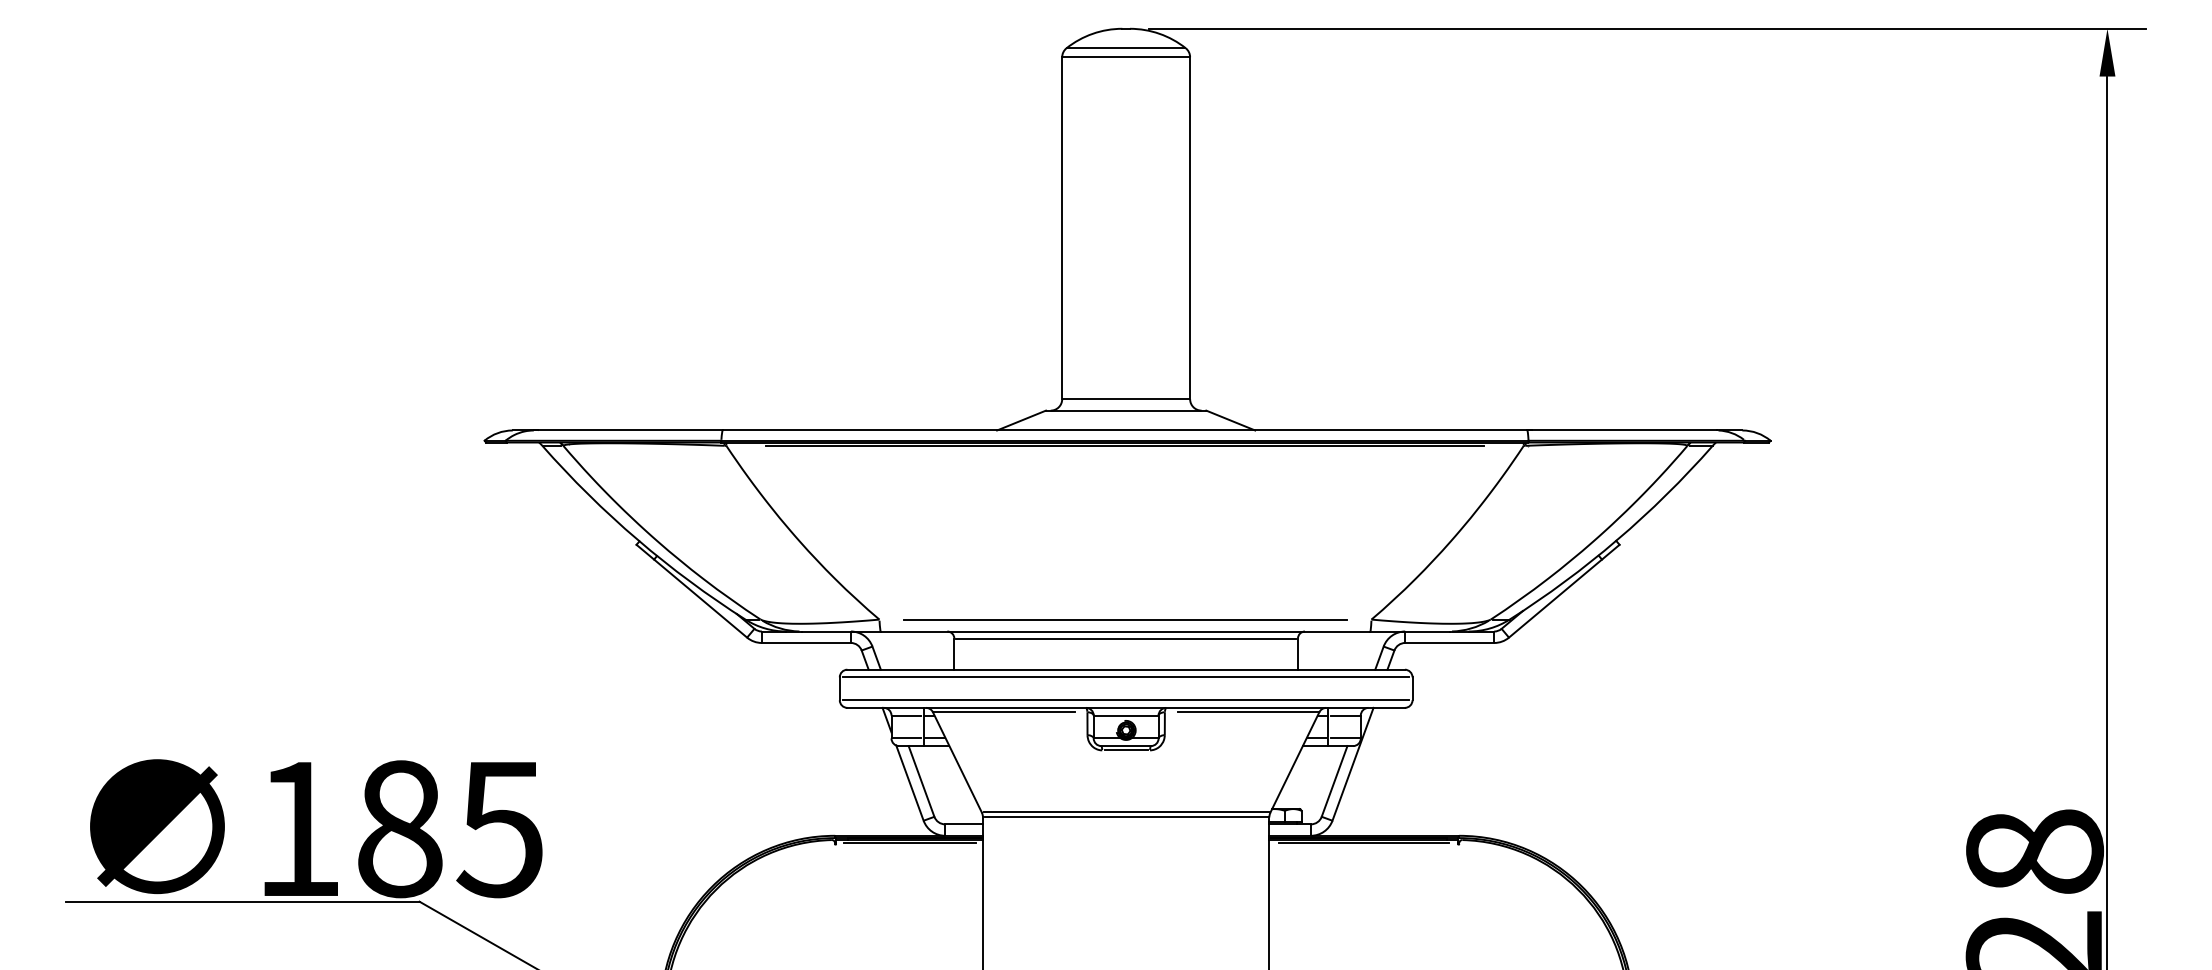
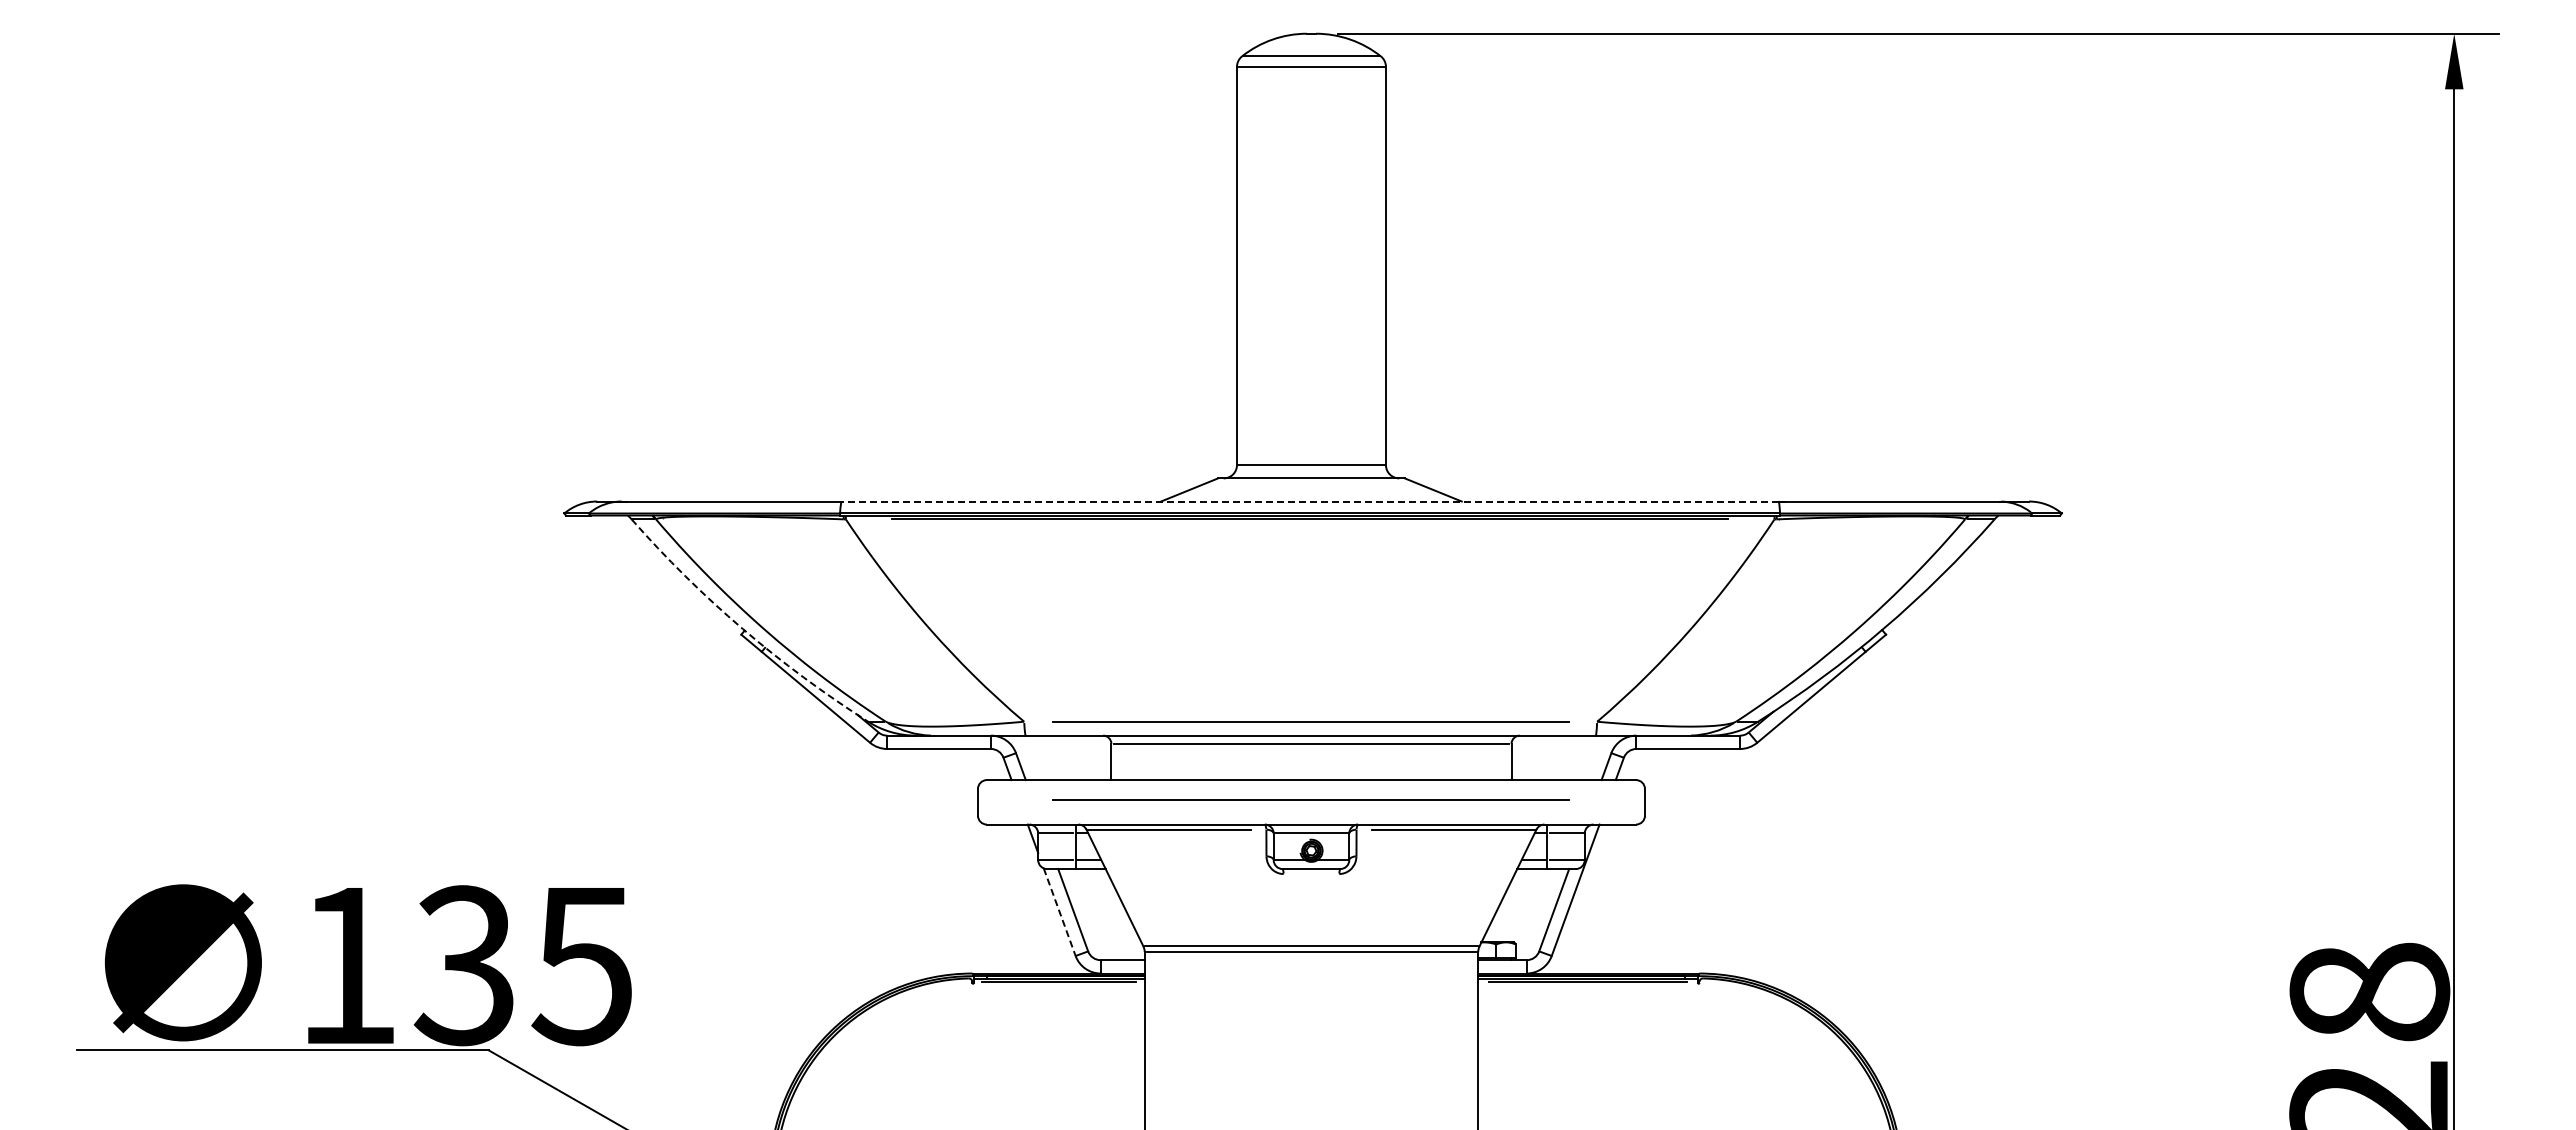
line: (1124, 430) -> (1309, 501), solid -> dashed
arc: (637, 539) -> (742, 628), solid -> dashed
line: (1126, 677) -> (1311, 789), removed
line: (1125, 686) -> (1310, 799), added
line: (1126, 700) -> (1311, 815), removed
line: (1126, 750) -> (1311, 874), removed
line: (909, 783) -> (1059, 912), solid -> dashed
text: (398, 828) -> (464, 965), 185 -> 135

